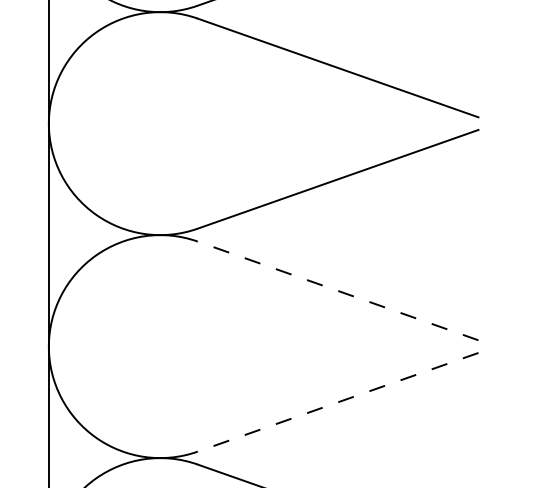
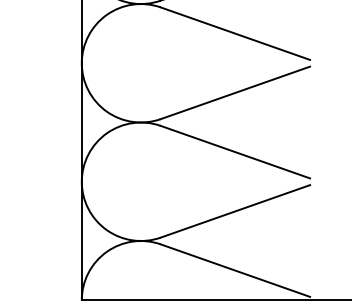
line: (336, 289) -> (234, 151), dashed -> solid
line: (336, 402) -> (234, 211), dashed -> solid

